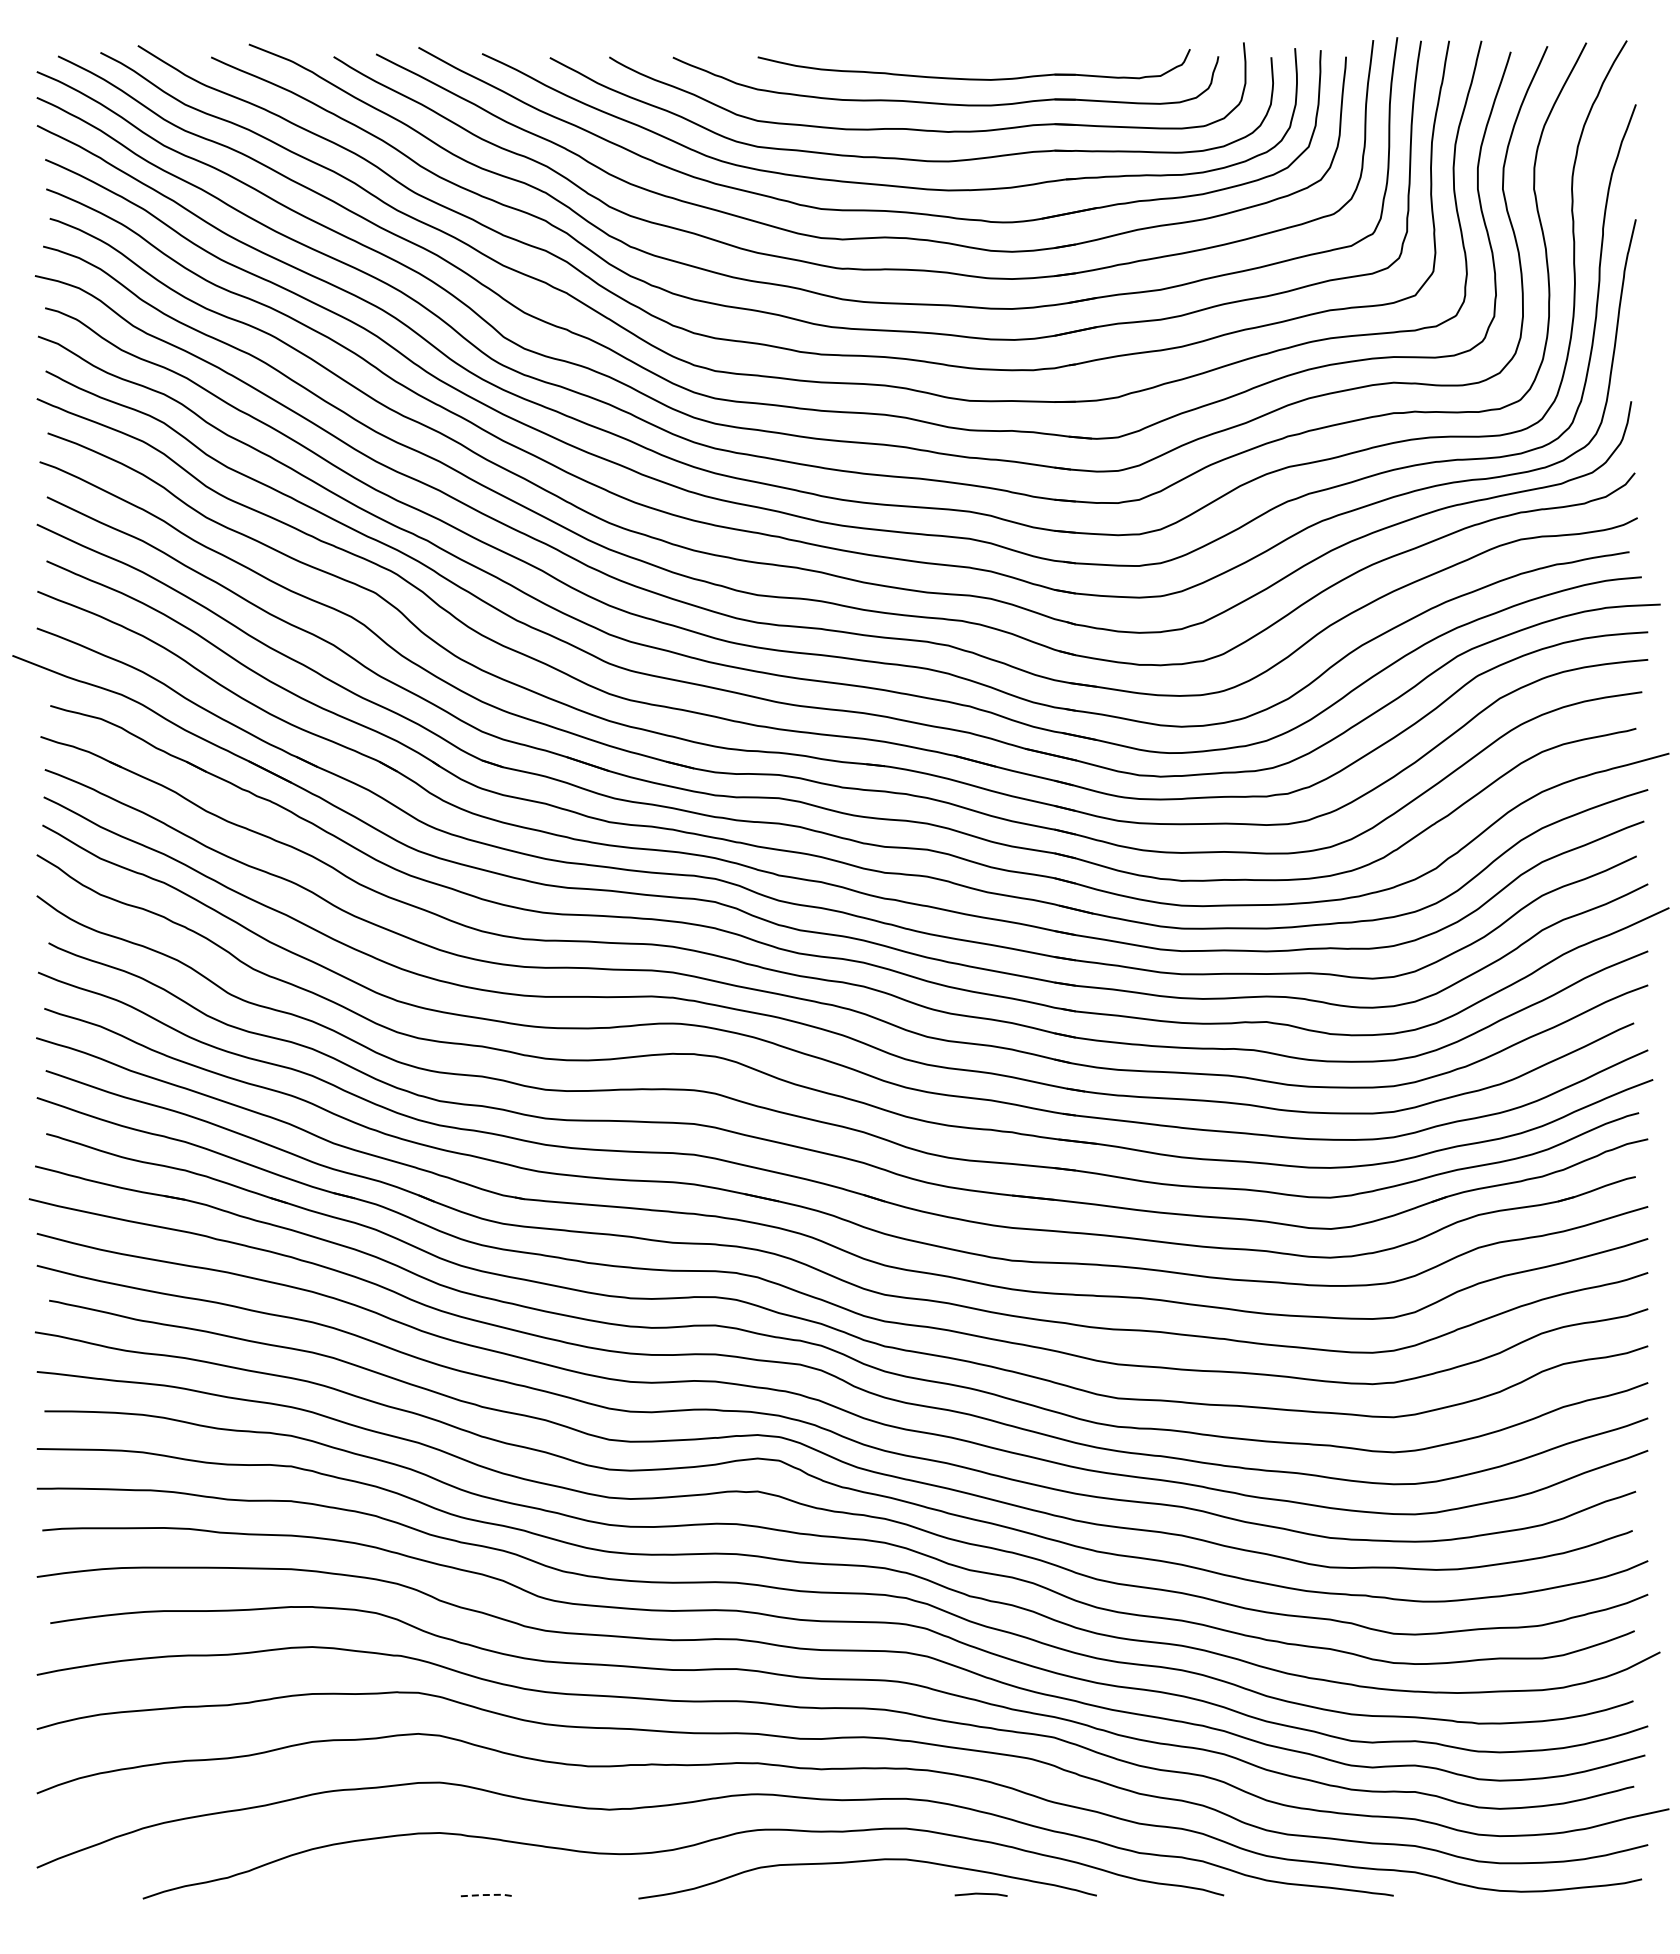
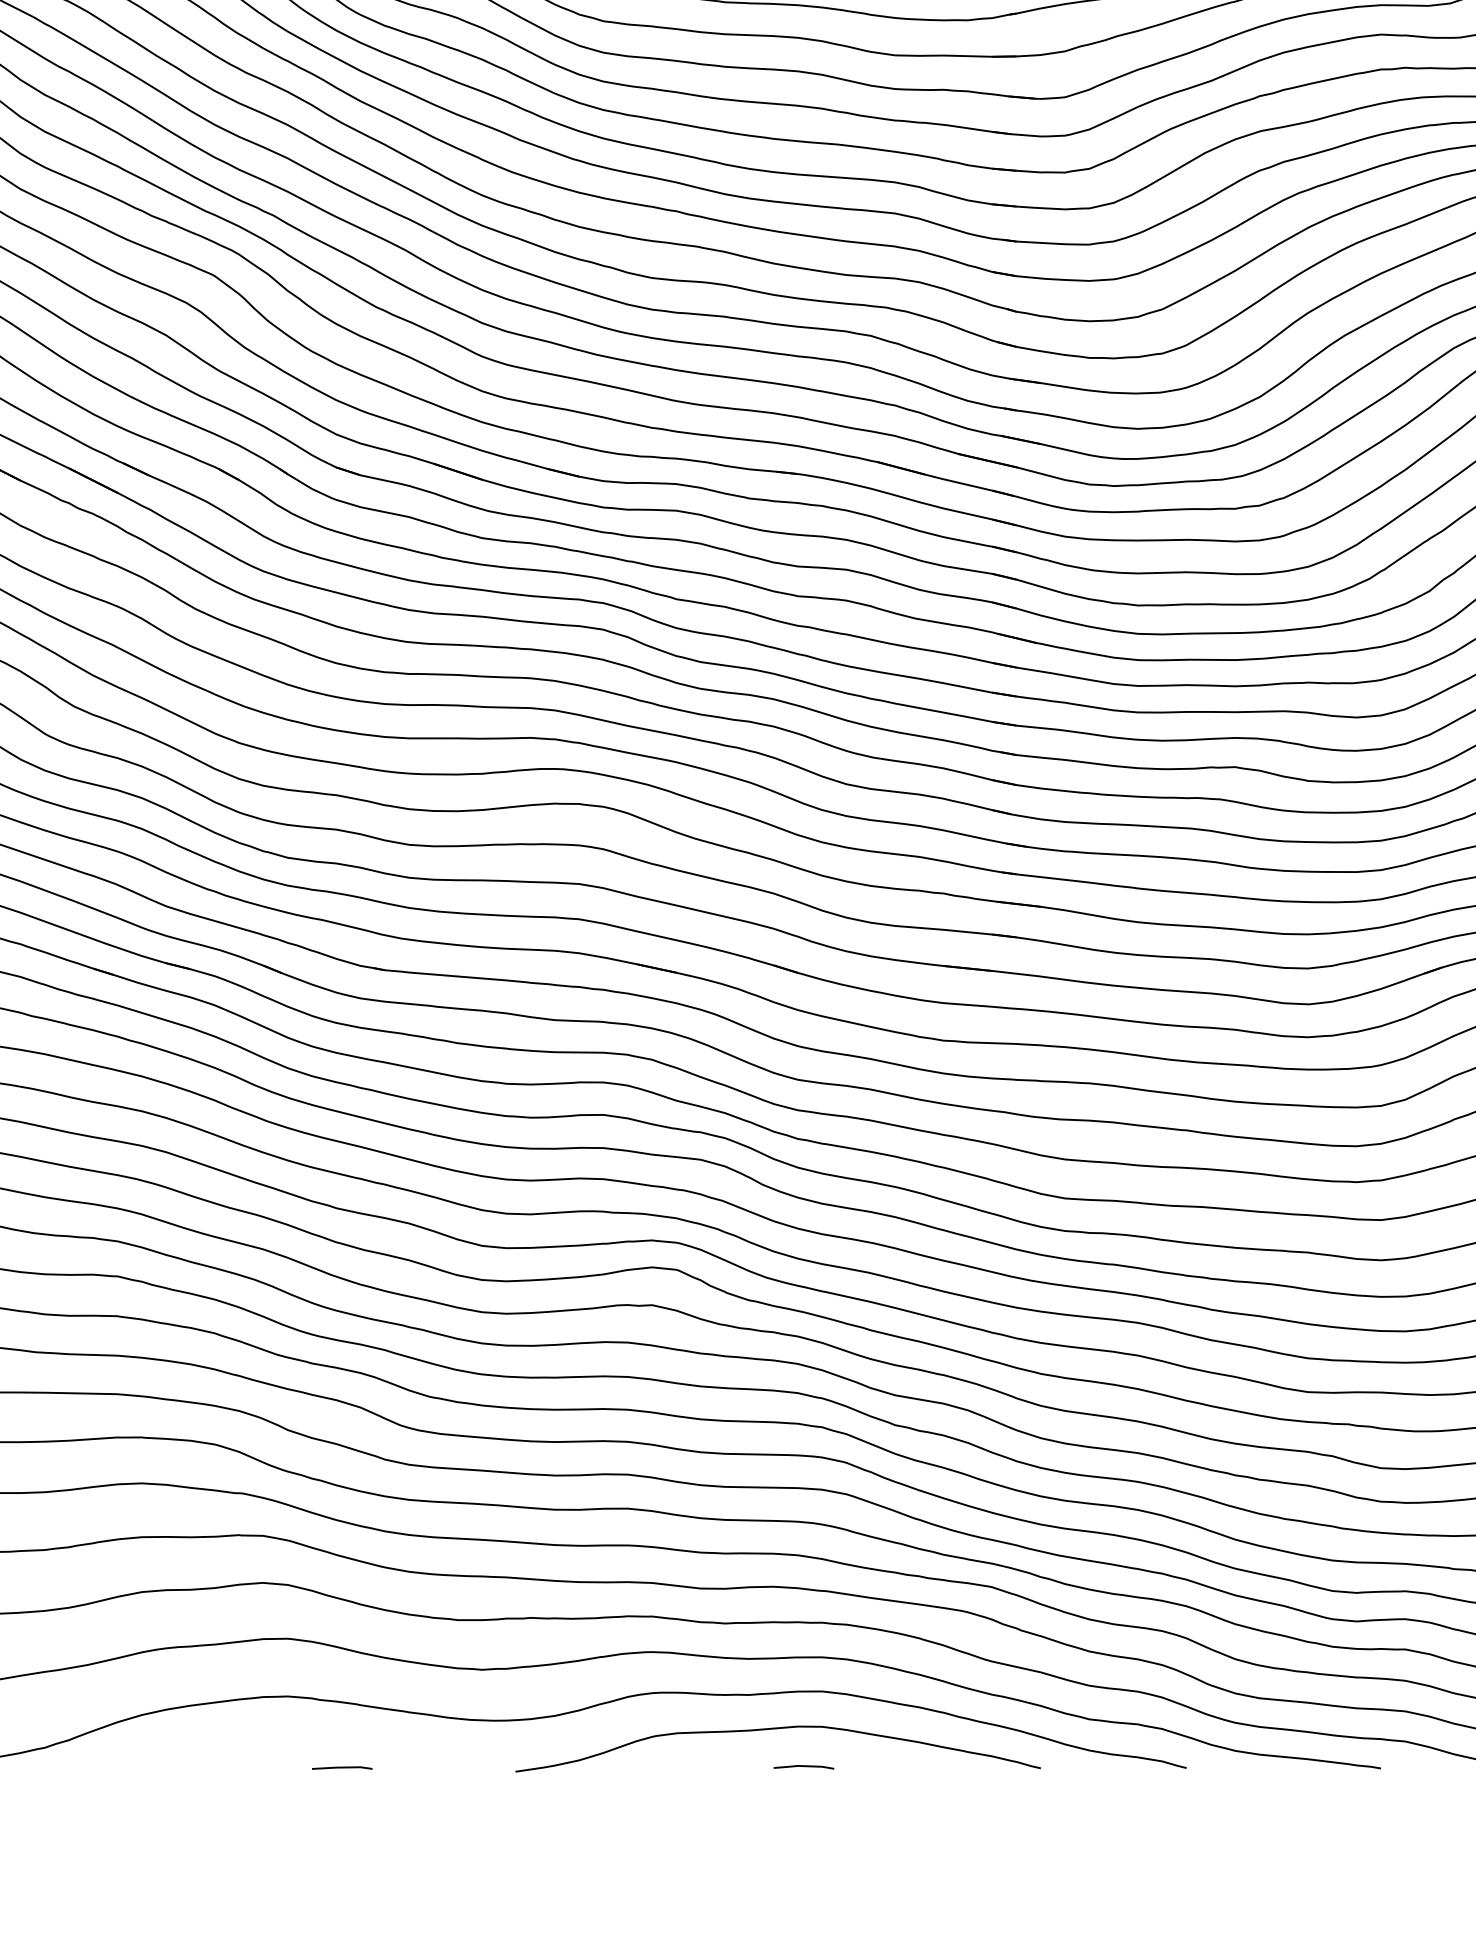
line: (980, 1894) -> (803, 1766), moved
line: (487, 1895) -> (342, 1768), dashed -> solid

